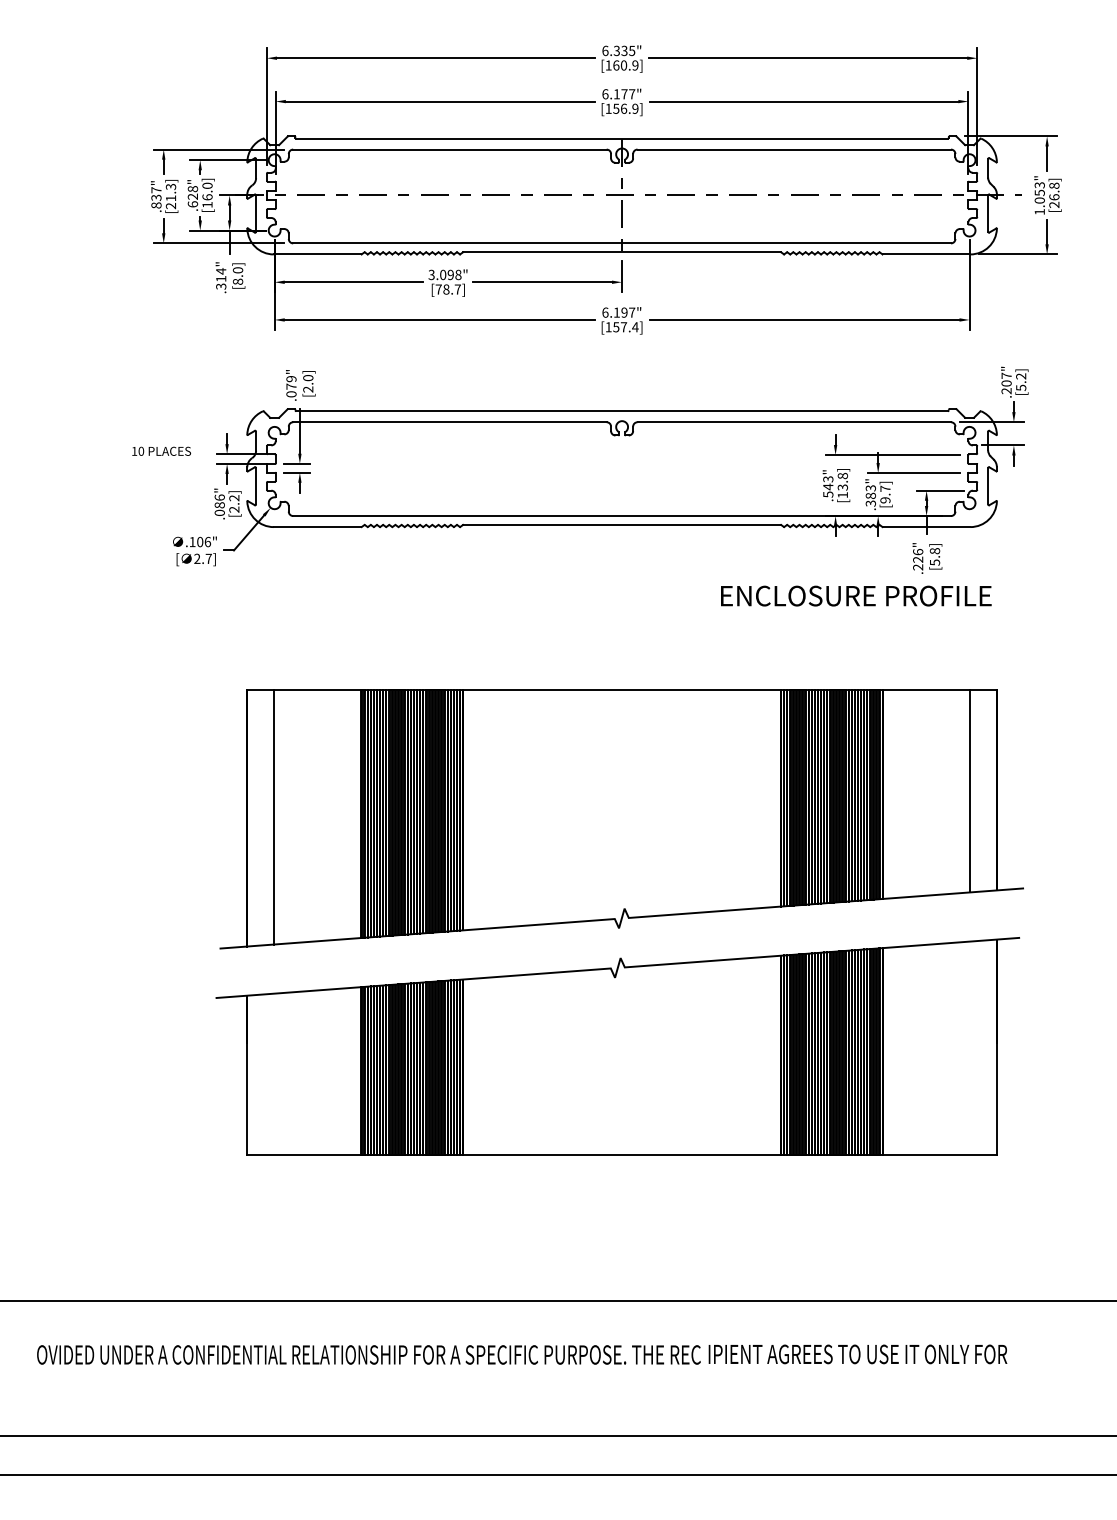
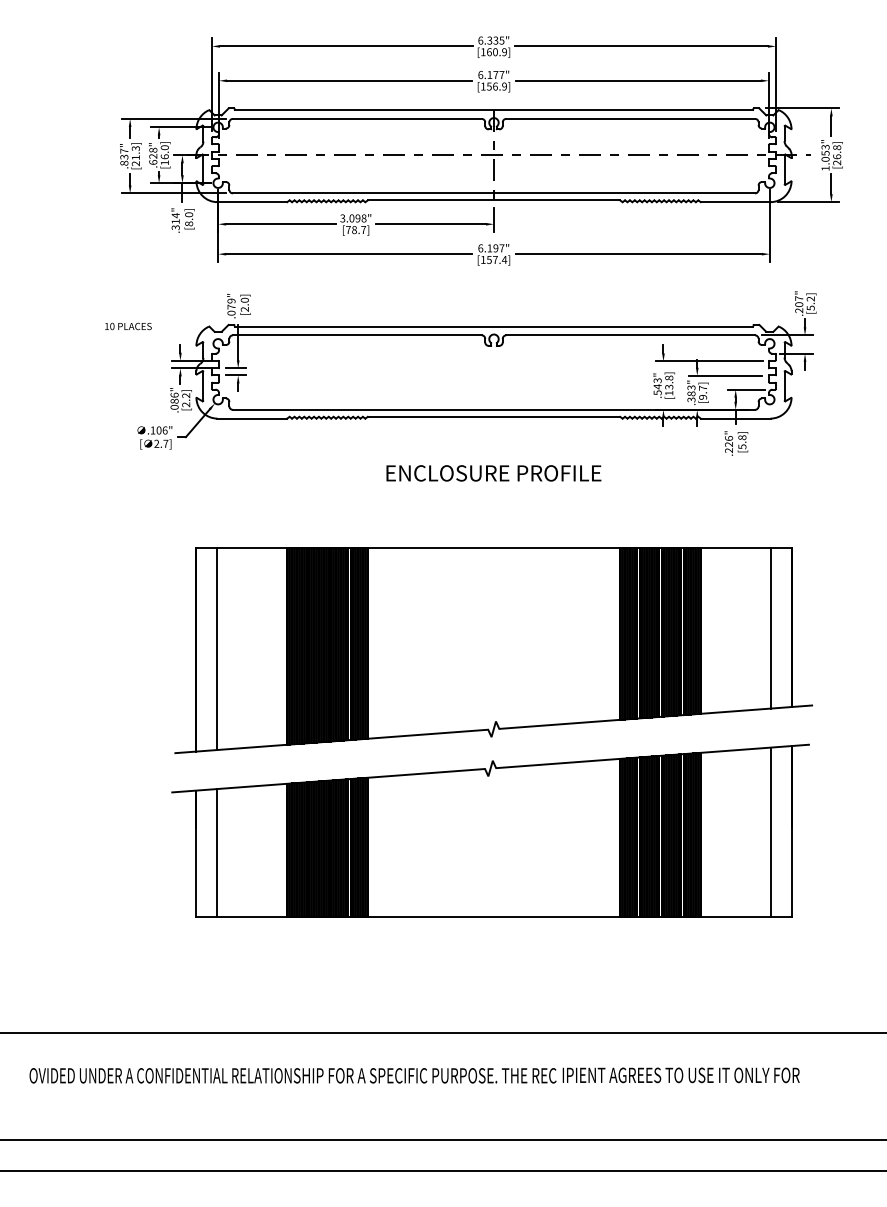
text: (161, 451) -> (128, 326), moved
text: (855, 596) -> (493, 473), moved
line: (970, 1048) -> (770, 832), added
line: (273, 1074) -> (217, 853), added

